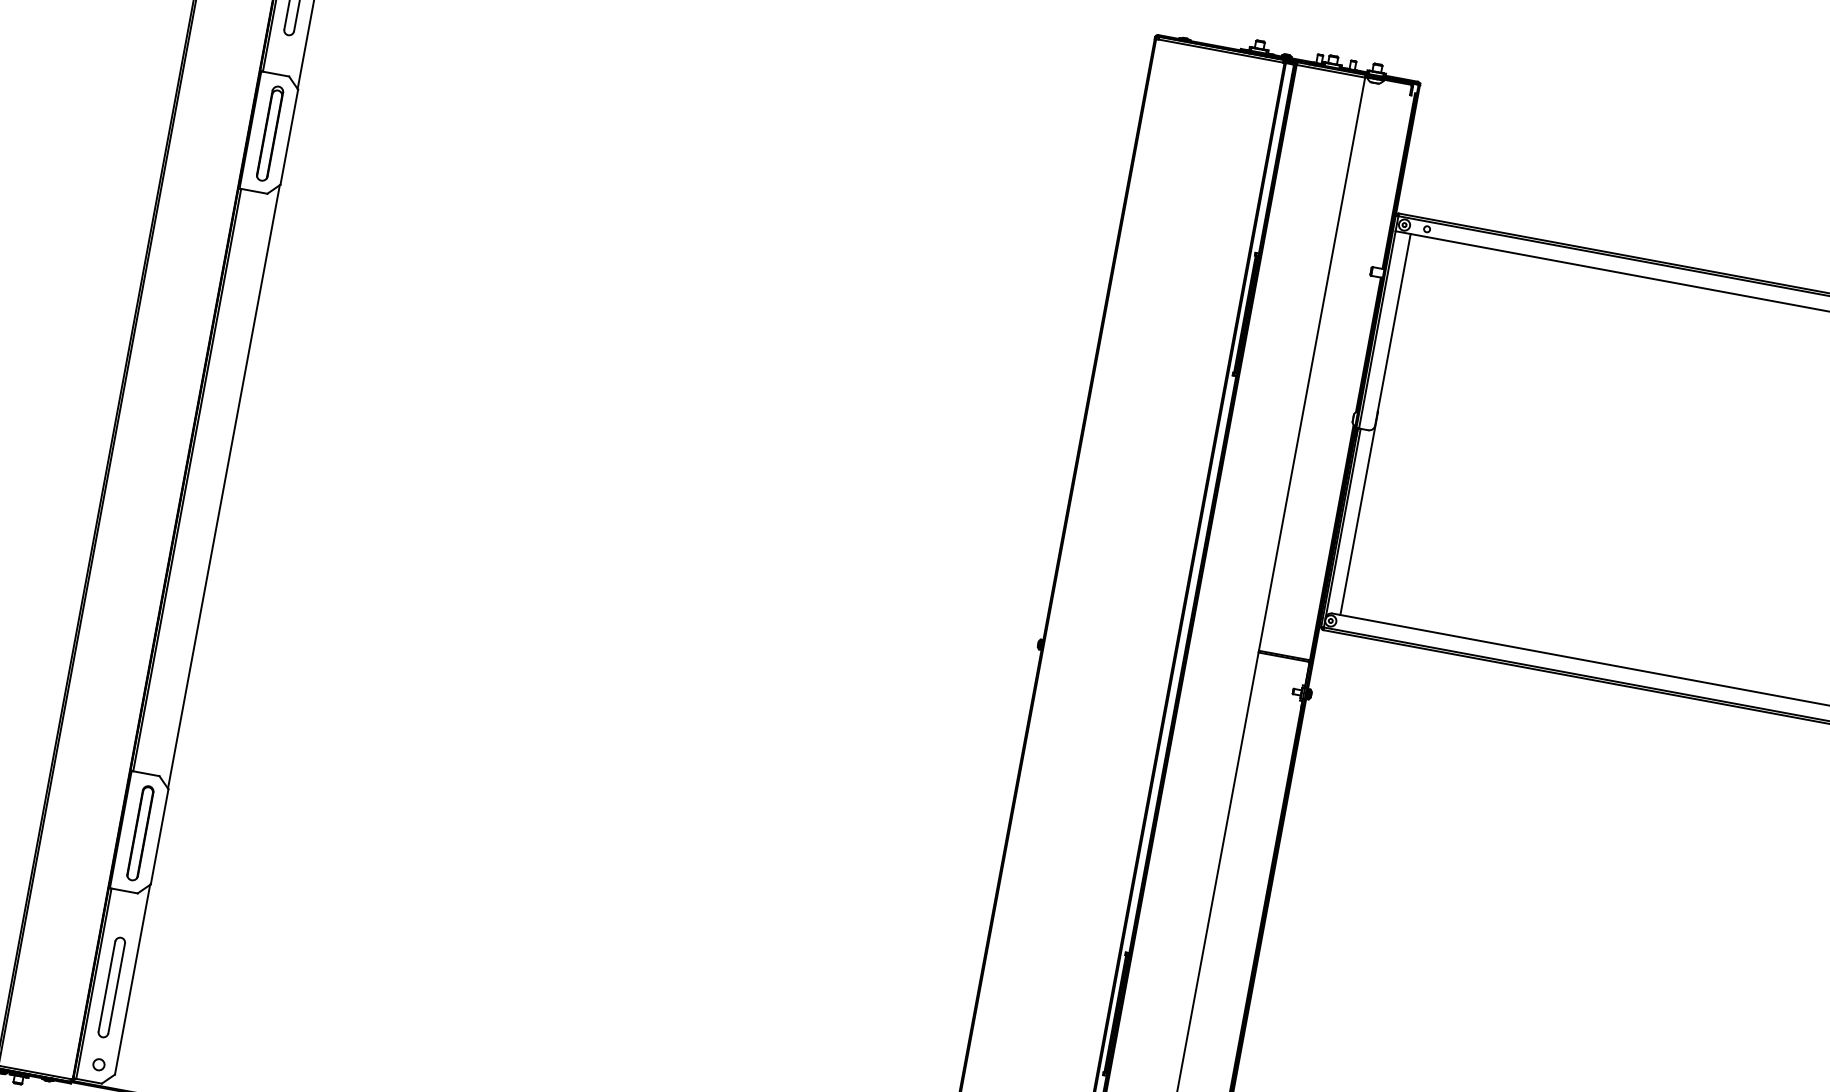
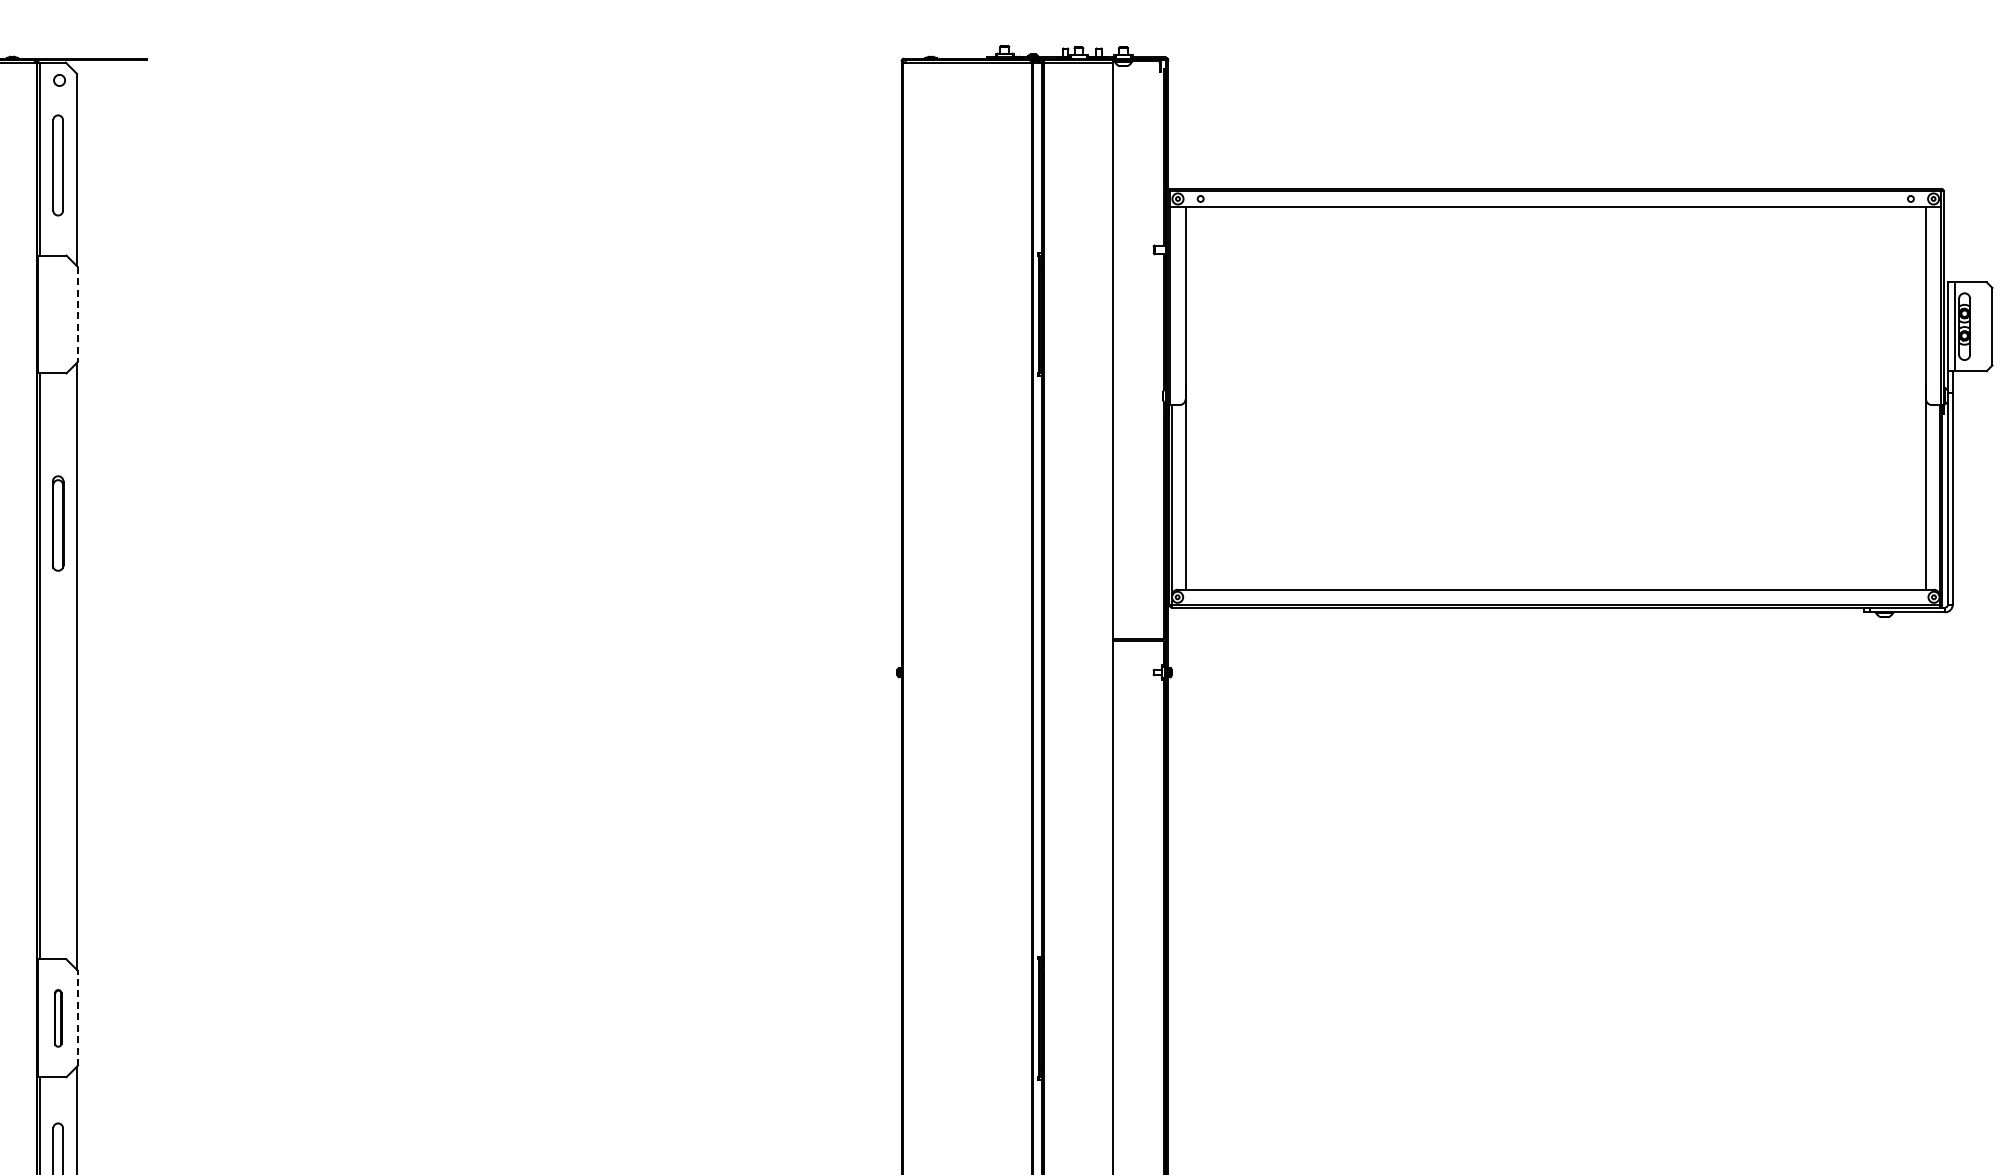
part: (270, 133) -> (58, 523), moved
line: (289, 137) -> (77, 314), solid -> dashed
part: (140, 833) -> (58, 1018), size x0.6
line: (159, 837) -> (77, 1018), solid -> dashed

